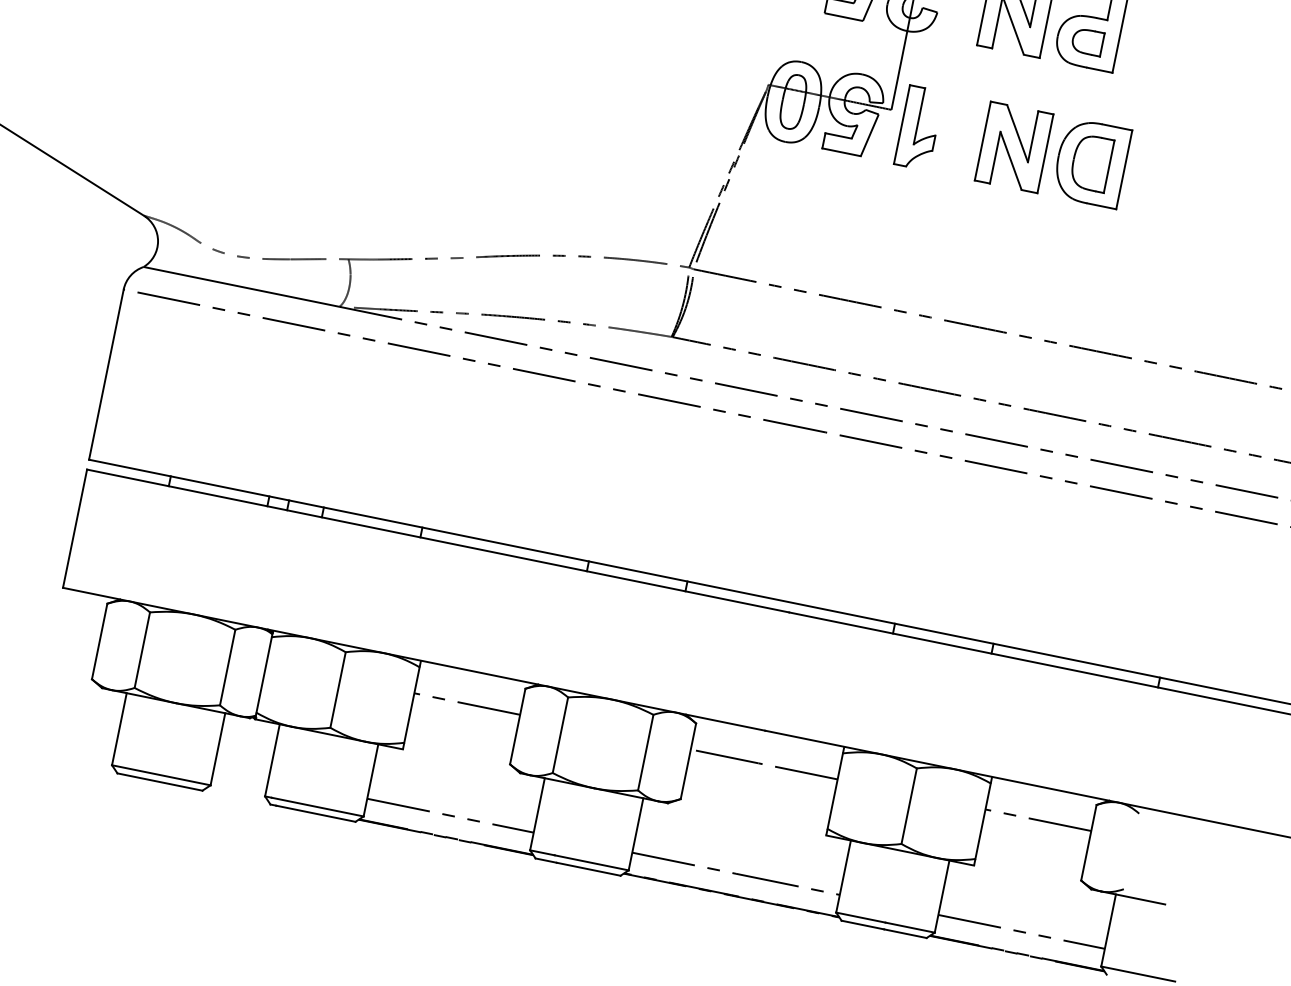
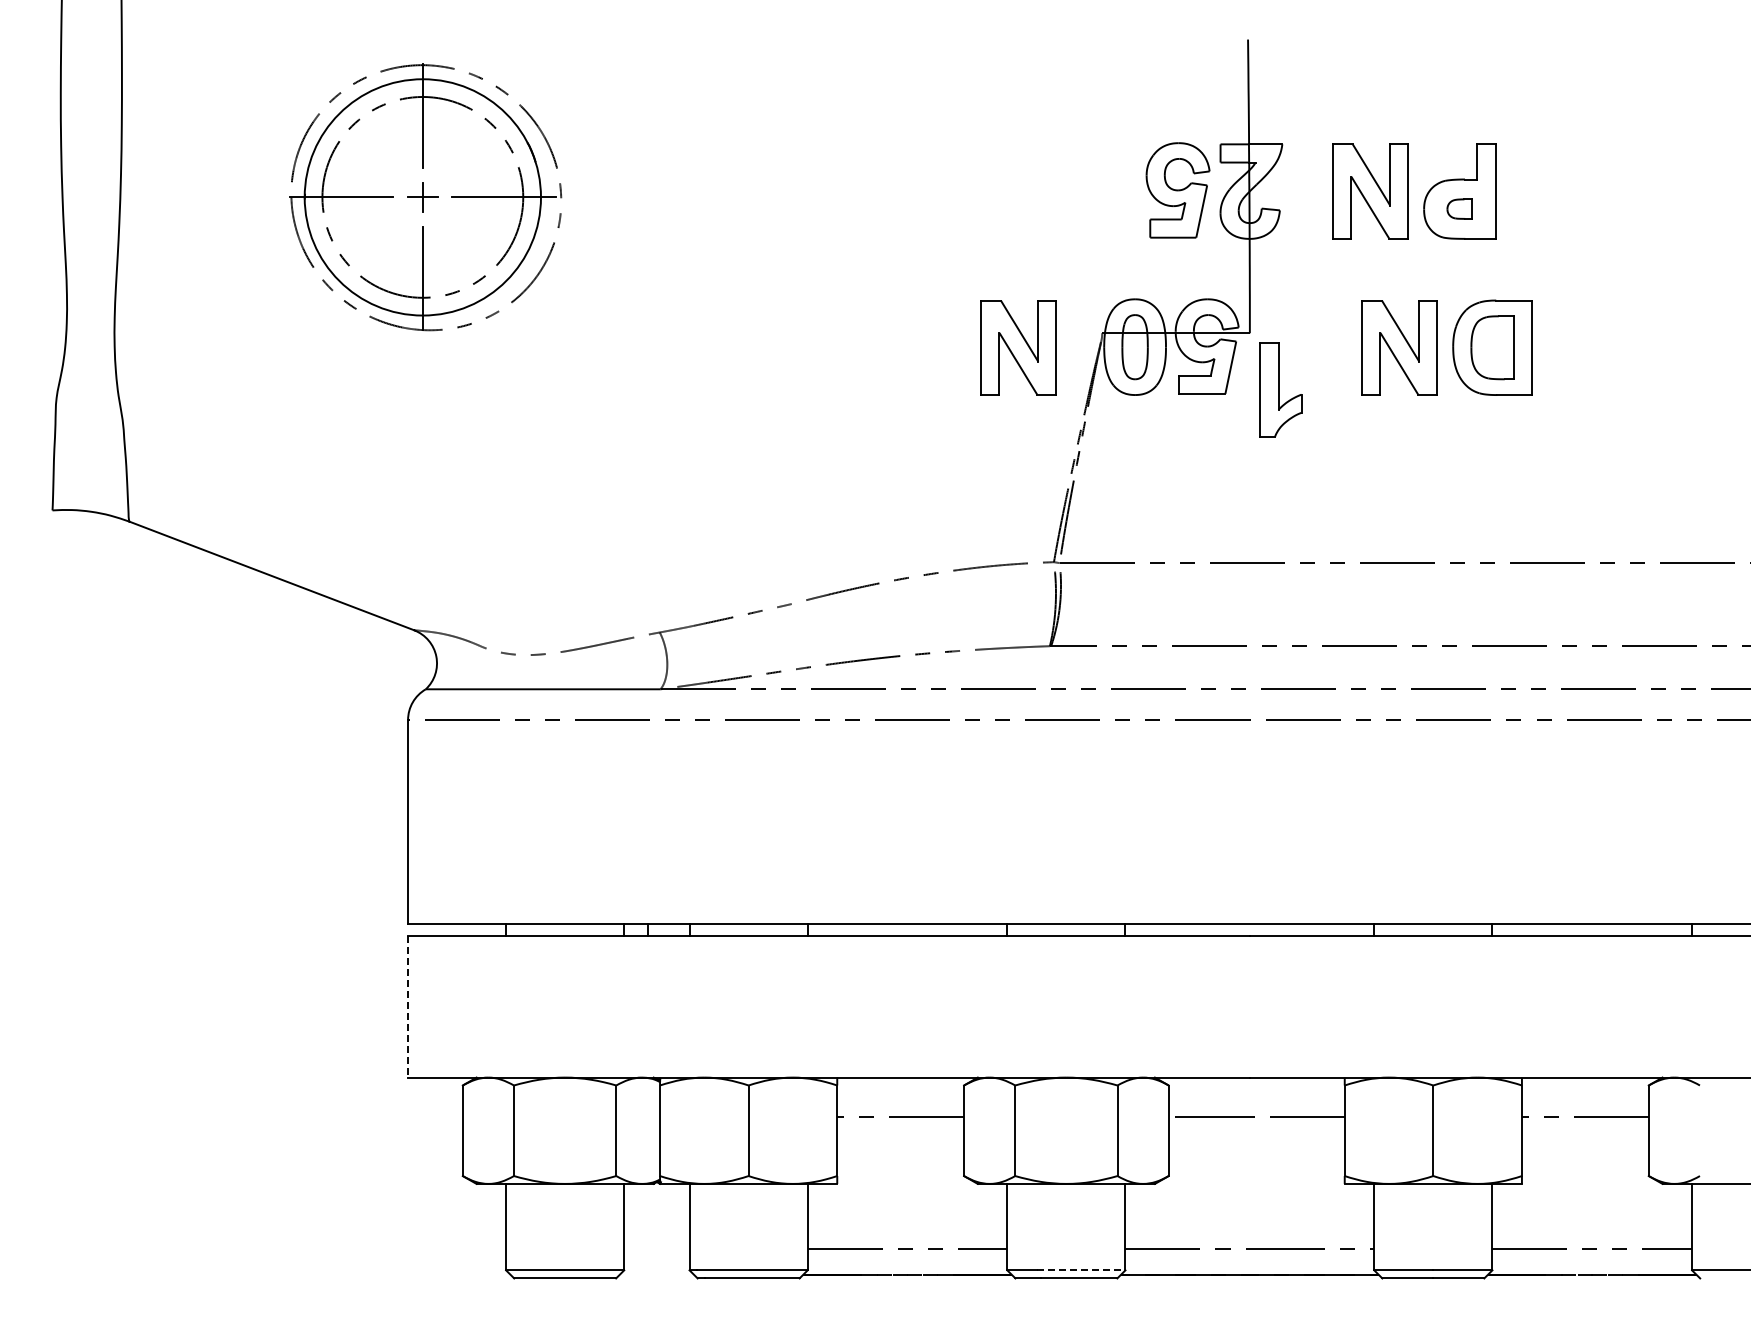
part: (1087, 41) -> (1459, 208), size x0.7
part: (696, 82) -> (1018, 347), added
part: (918, 127) -> (1280, 389), moved
line: (75, 528) -> (408, 1006), solid -> dashed
line: (591, 863) -> (1081, 1270), solid -> dashed

